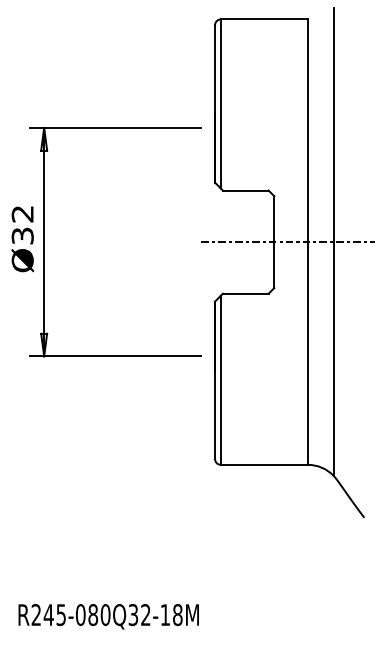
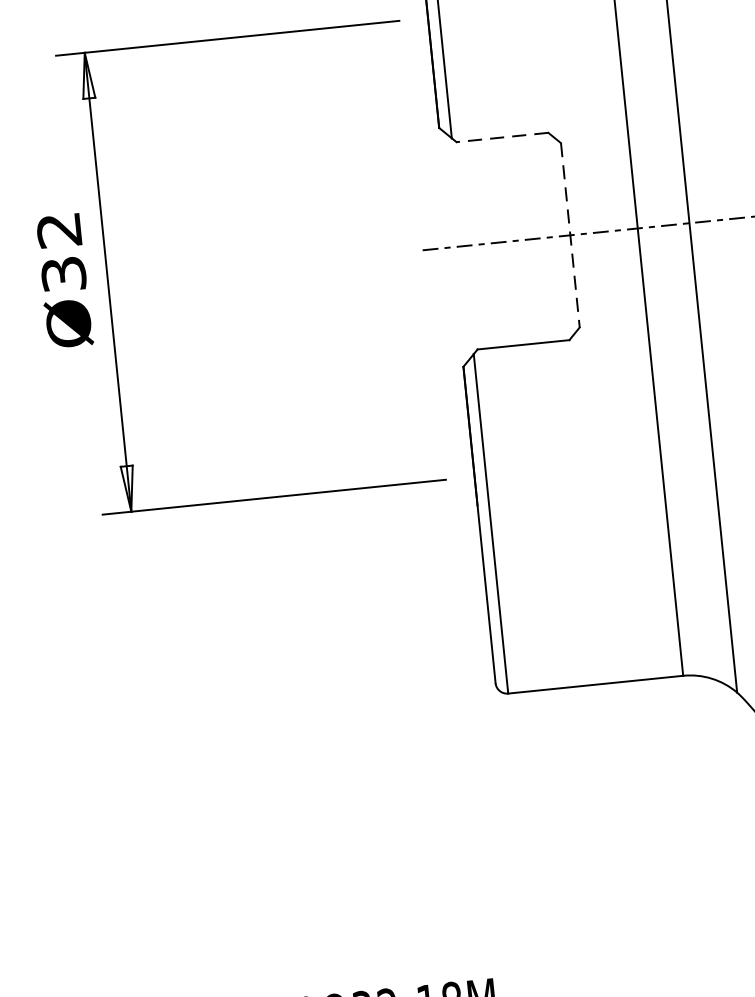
line: (245, 190) -> (501, 137), solid -> dashed
line: (274, 242) -> (570, 235), solid -> dashed

